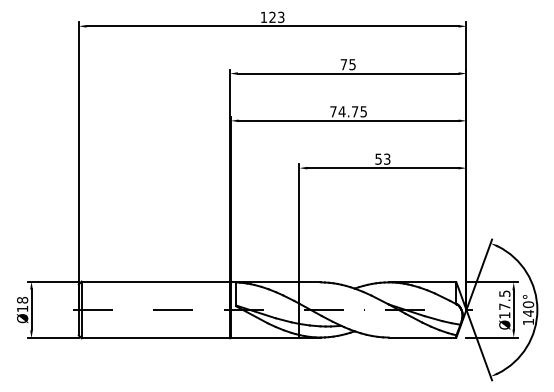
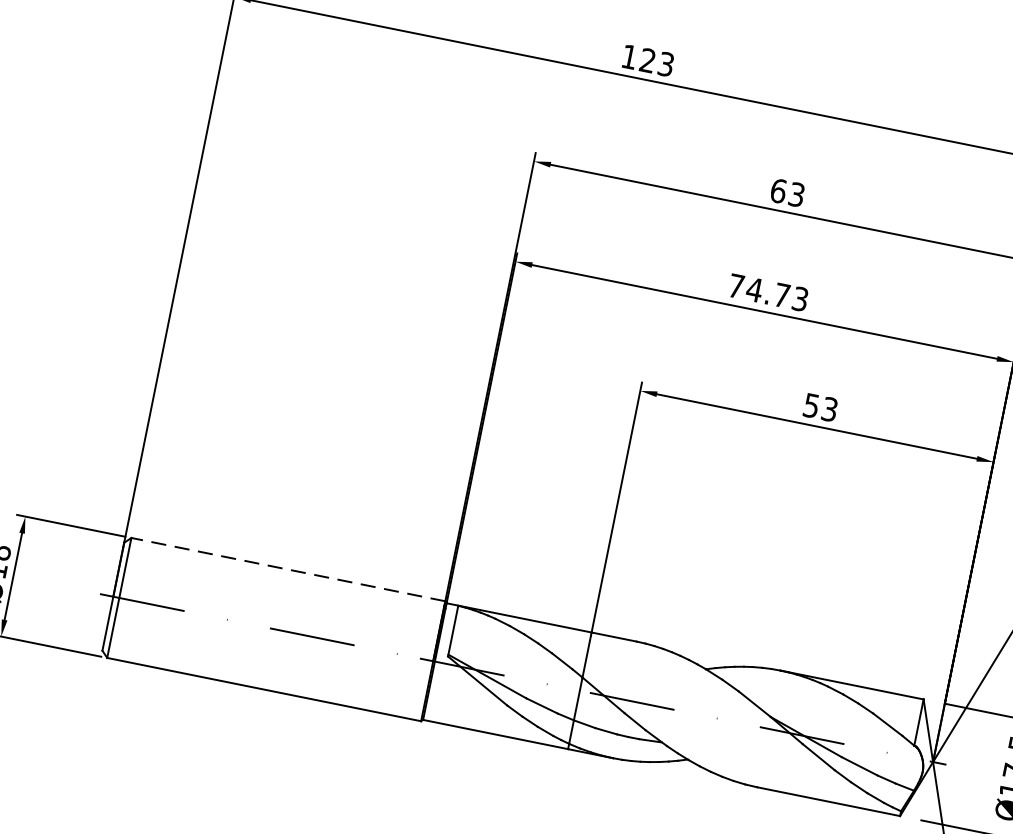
text: (347, 64) -> (786, 192), 75 -> 63
text: (363, 111) -> (799, 298), 74.75 -> 74.73
line: (155, 281) -> (287, 569), solid -> dashed

